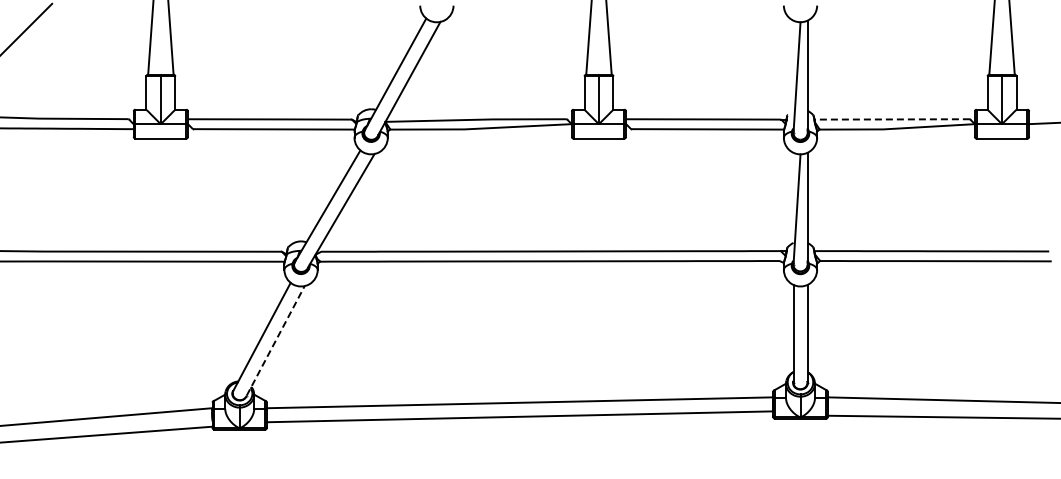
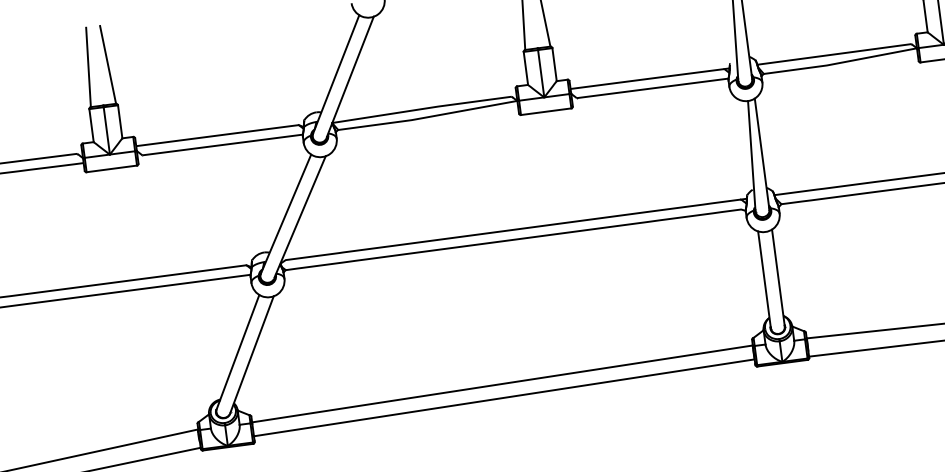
line: (892, 119) -> (834, 54), dashed -> solid
line: (275, 340) -> (251, 354), dashed -> solid

